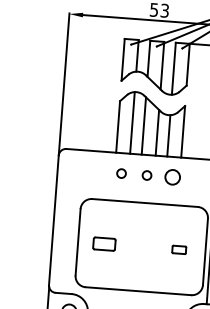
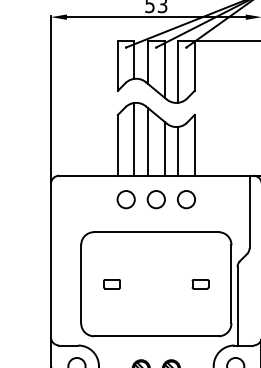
circle: (121, 173) -> (125, 199), size x1.67
circle: (146, 175) -> (155, 199), size x1.67
part: (103, 244) -> (111, 284), size x0.62

